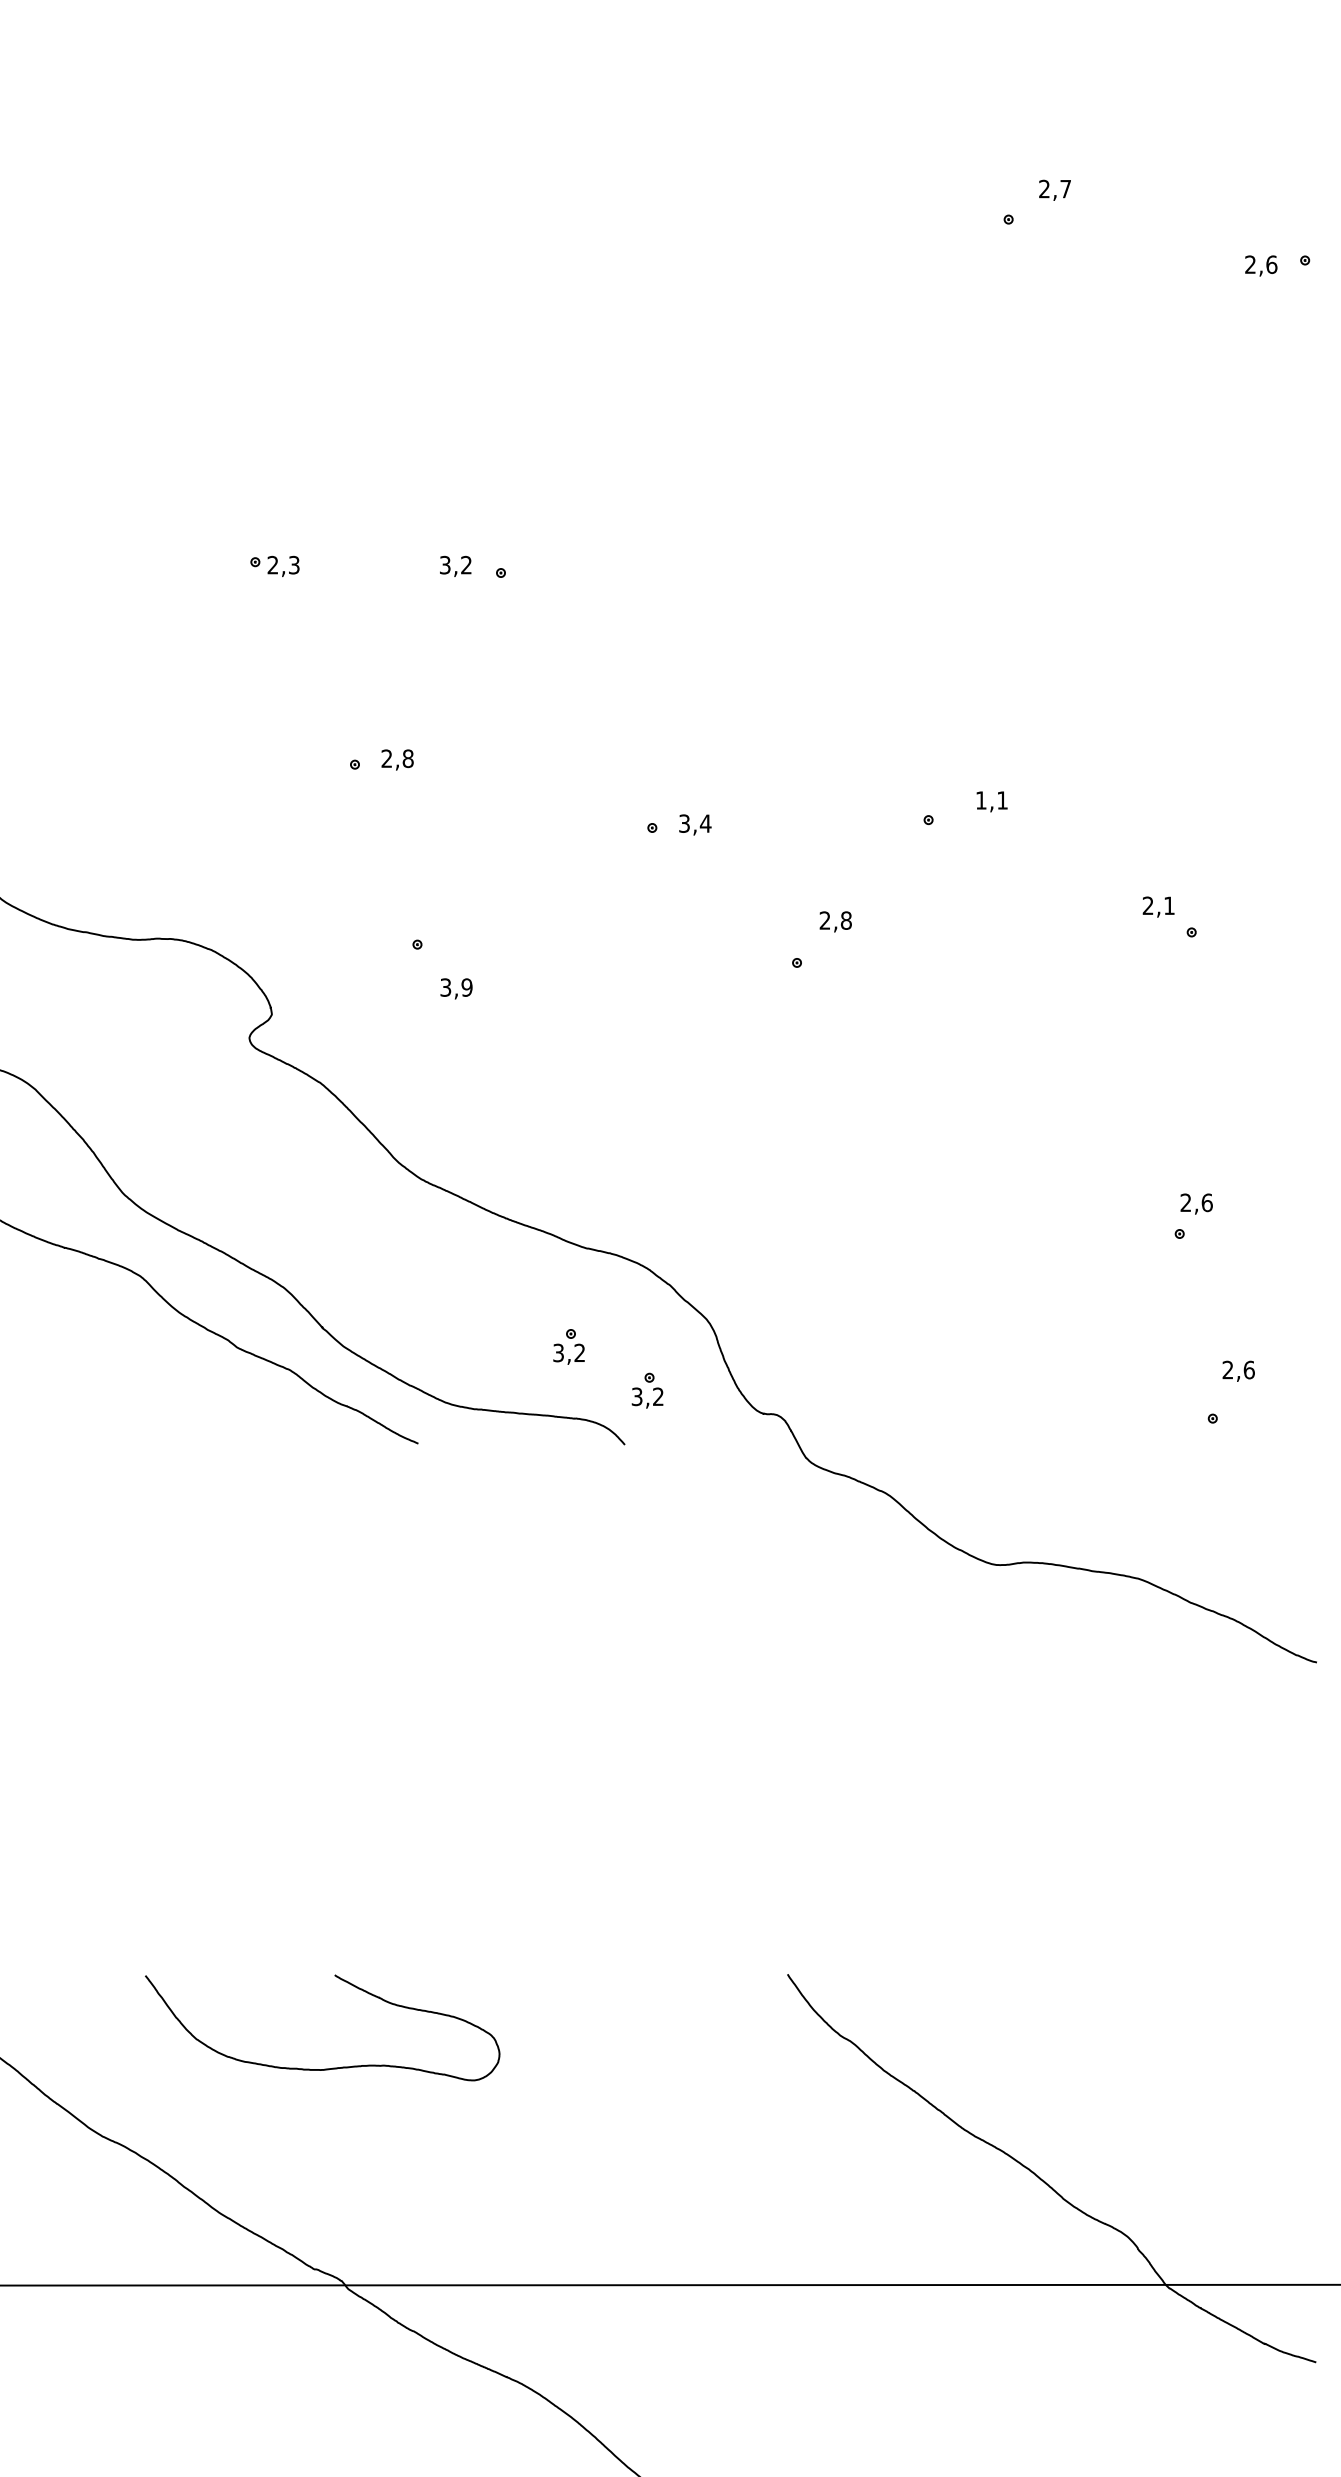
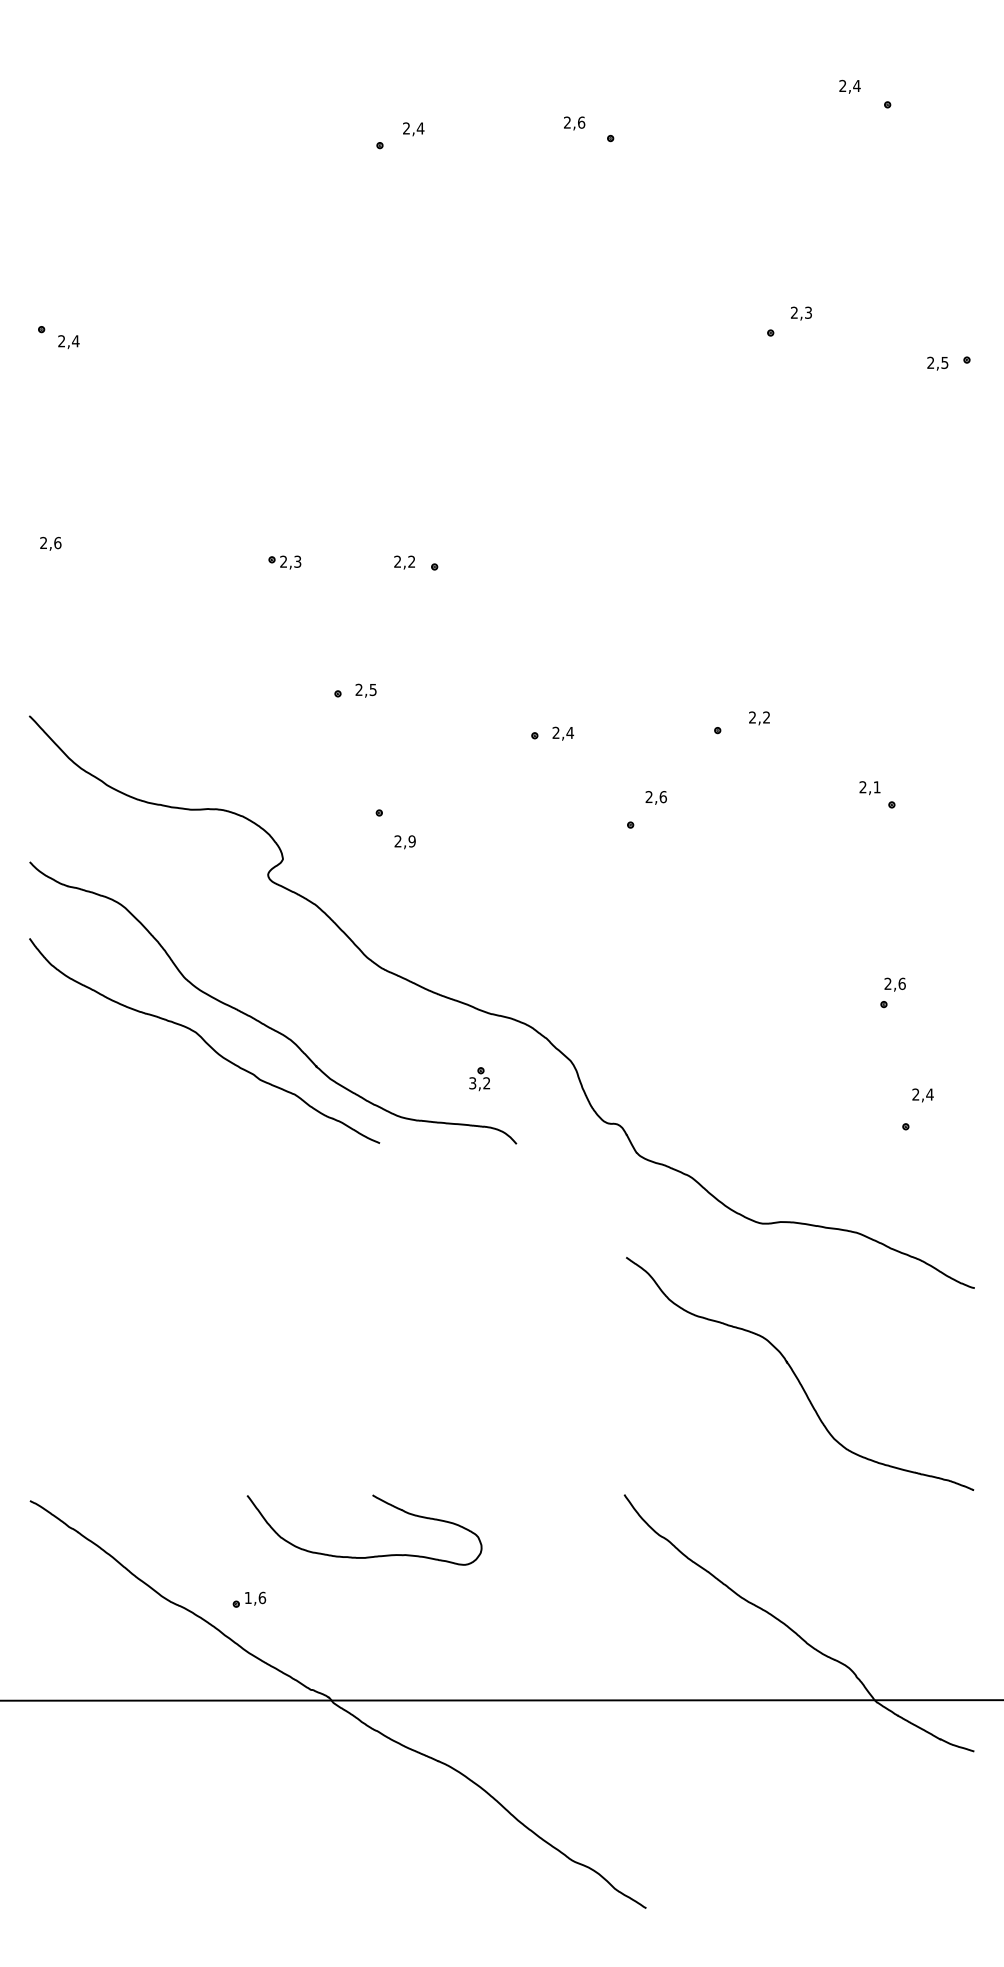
text: (1065, 188) -> (808, 312), 2,7 -> 2,3
text: (1271, 264) -> (944, 362), 2,6 -> 2,5
text: (444, 564) -> (397, 561), 3,2 -> 2,2
text: (407, 758) -> (372, 689), 2,8 -> 2,5
text: (991, 800) -> (759, 717), 1,1 -> 2,2
text: (683, 824) -> (555, 733), 3,4 -> 2,4
text: (845, 921) -> (662, 797), 2,8 -> 2,6
text: (444, 987) -> (397, 841), 3,9 -> 2,9
text: (1248, 1369) -> (929, 1094), 2,6 -> 2,4
part: (647, 1391) -> (531, 1108), removed
curve: (1049, 1795) -> (797, 1376), added
curve: (325, 2067) -> (366, 1556), moved
part: (221, 2132) -> (249, 1599), added

